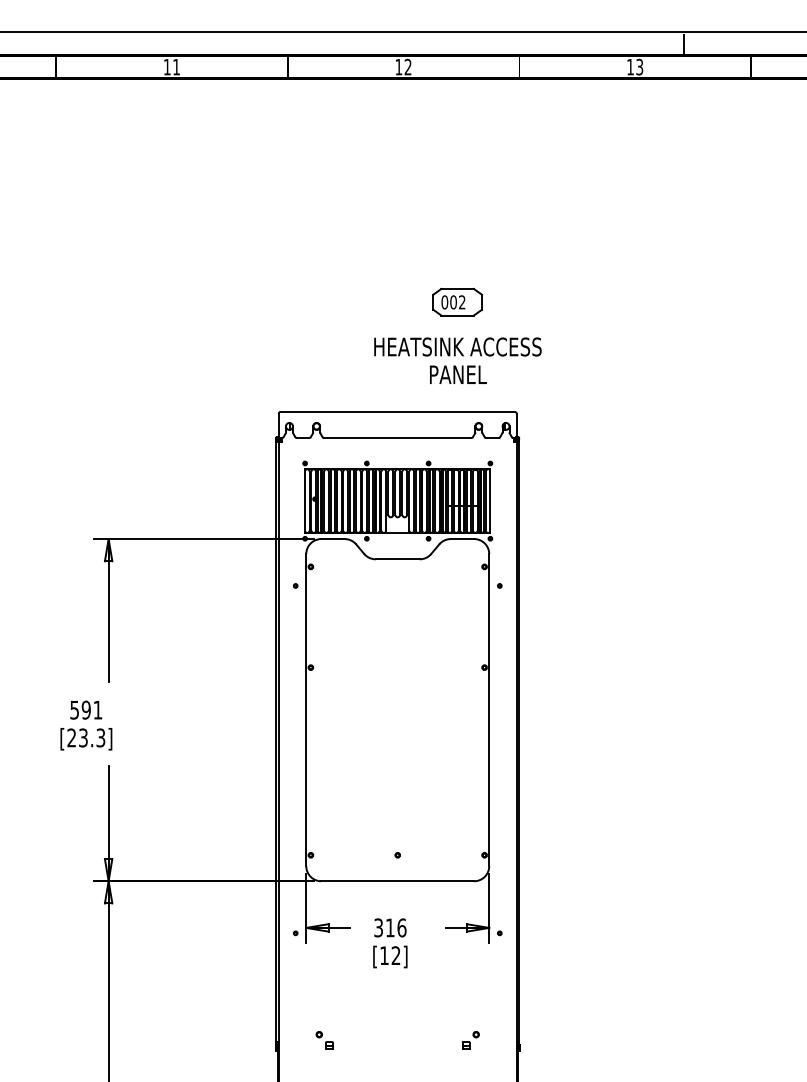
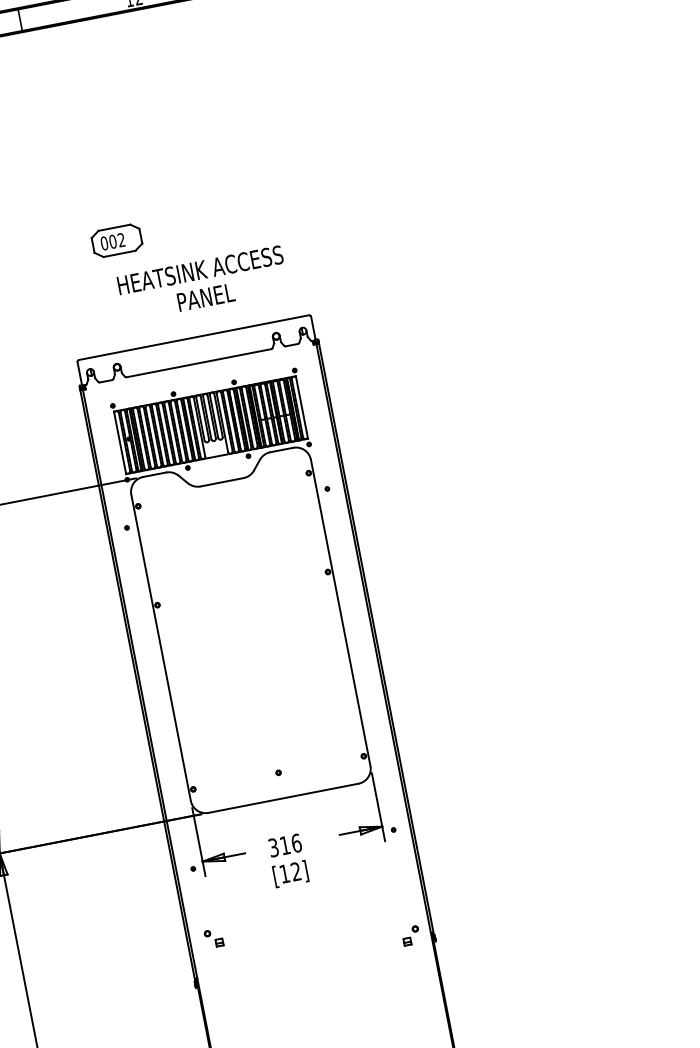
part: (457, 301) -> (116, 240), moved
text: (457, 360) -> (202, 283), moved
part: (324, 1040) -> (213, 938), moved
part: (470, 1040) -> (410, 935), moved

